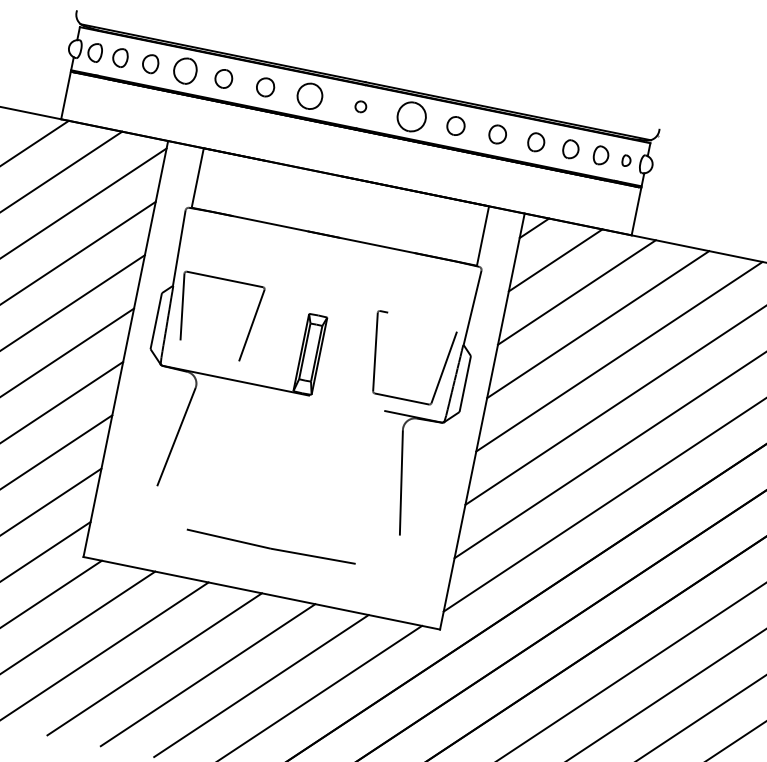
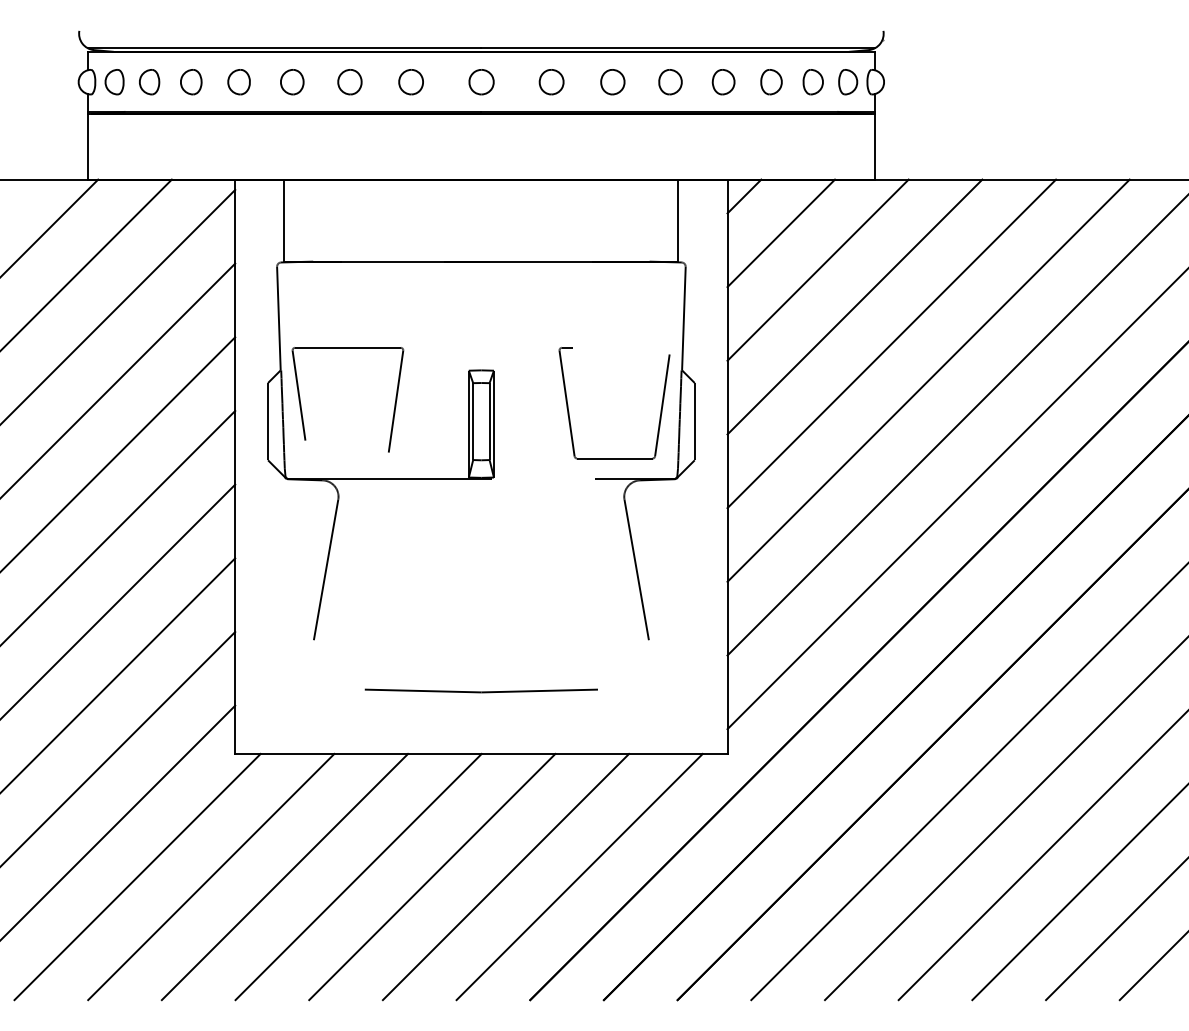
part: (184, 71) -> (238, 82), size x0.71
part: (309, 96) -> (410, 82), size x0.71
part: (360, 106) -> (481, 82), size x1.67
part: (411, 117) -> (551, 82), size x0.62
part: (626, 161) -> (848, 82), size x1.67

